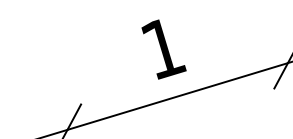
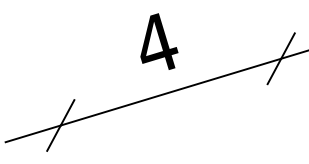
text: (163, 48) -> (156, 44), 1 -> 4

